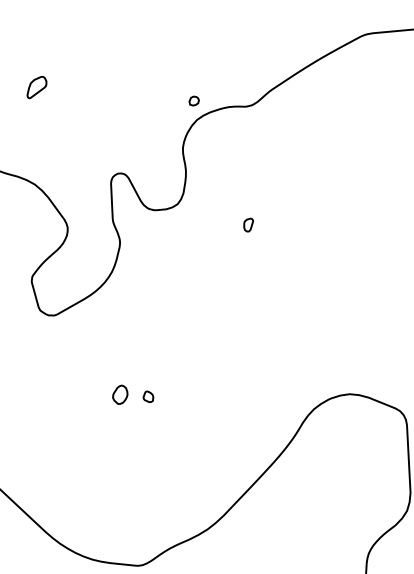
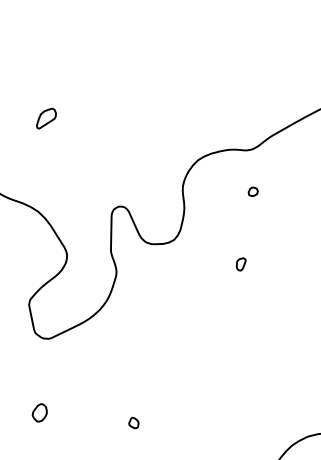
part: (193, 100) -> (252, 191), moved
part: (120, 394) -> (40, 412), moved

